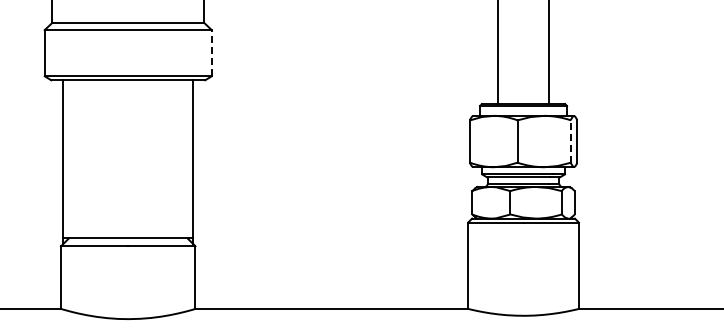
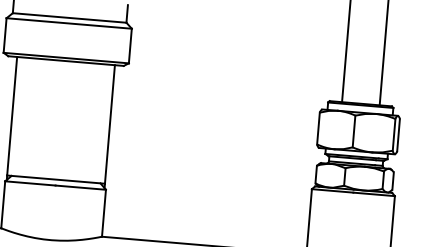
line: (211, 52) -> (130, 45), dashed -> solid
line: (571, 141) -> (394, 134), dashed -> solid

